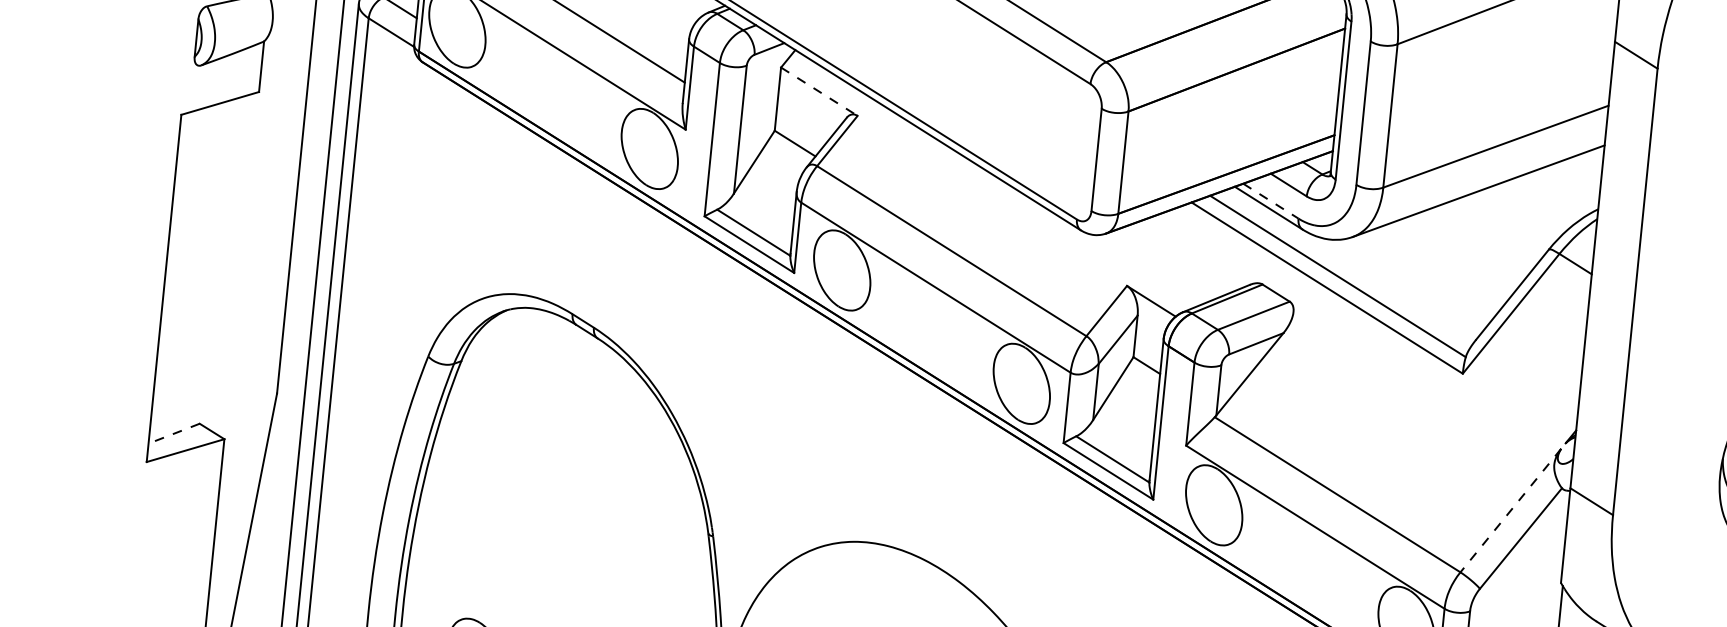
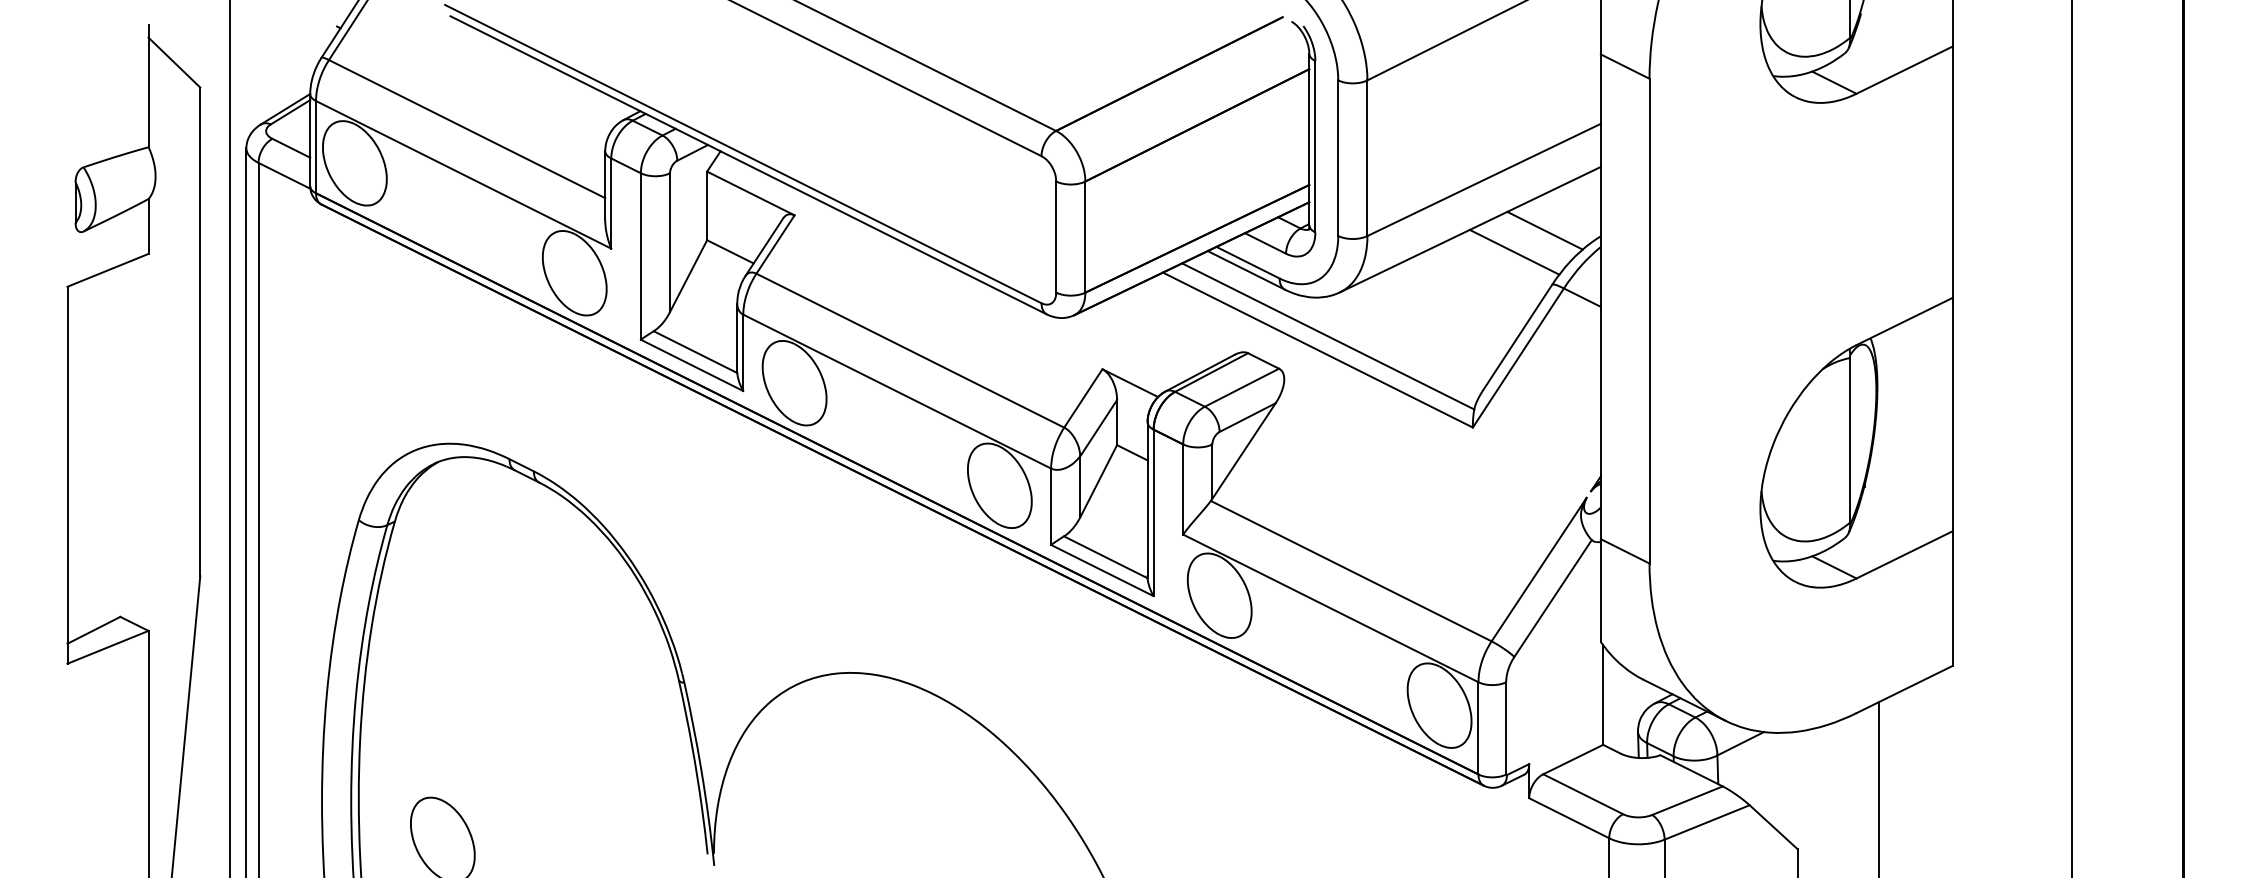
line: (819, 91) -> (750, 193), dashed -> solid
line: (1546, 198) -> (1544, 230), added
line: (1271, 201) -> (1248, 262), dashed -> solid
line: (1517, 215) -> (1514, 251), added
line: (173, 433) -> (93, 630), dashed -> solid
line: (1510, 510) -> (1538, 569), dashed -> solid

